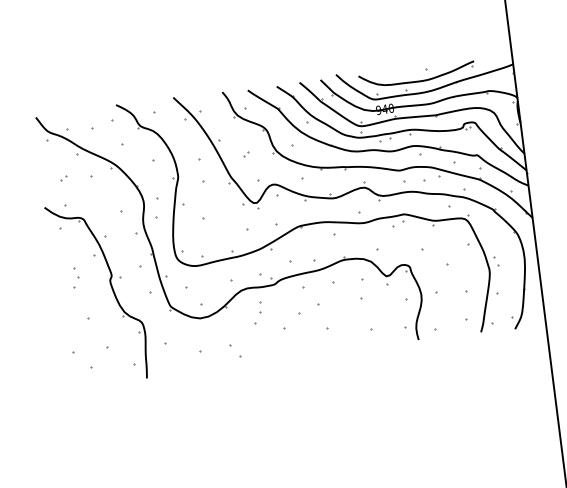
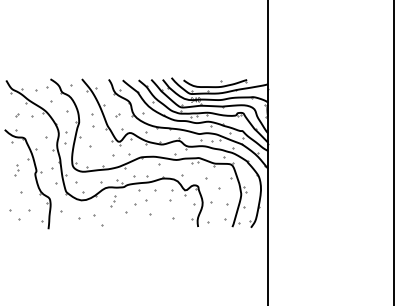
part: (234, 351) -> (97, 220), size x1.6

